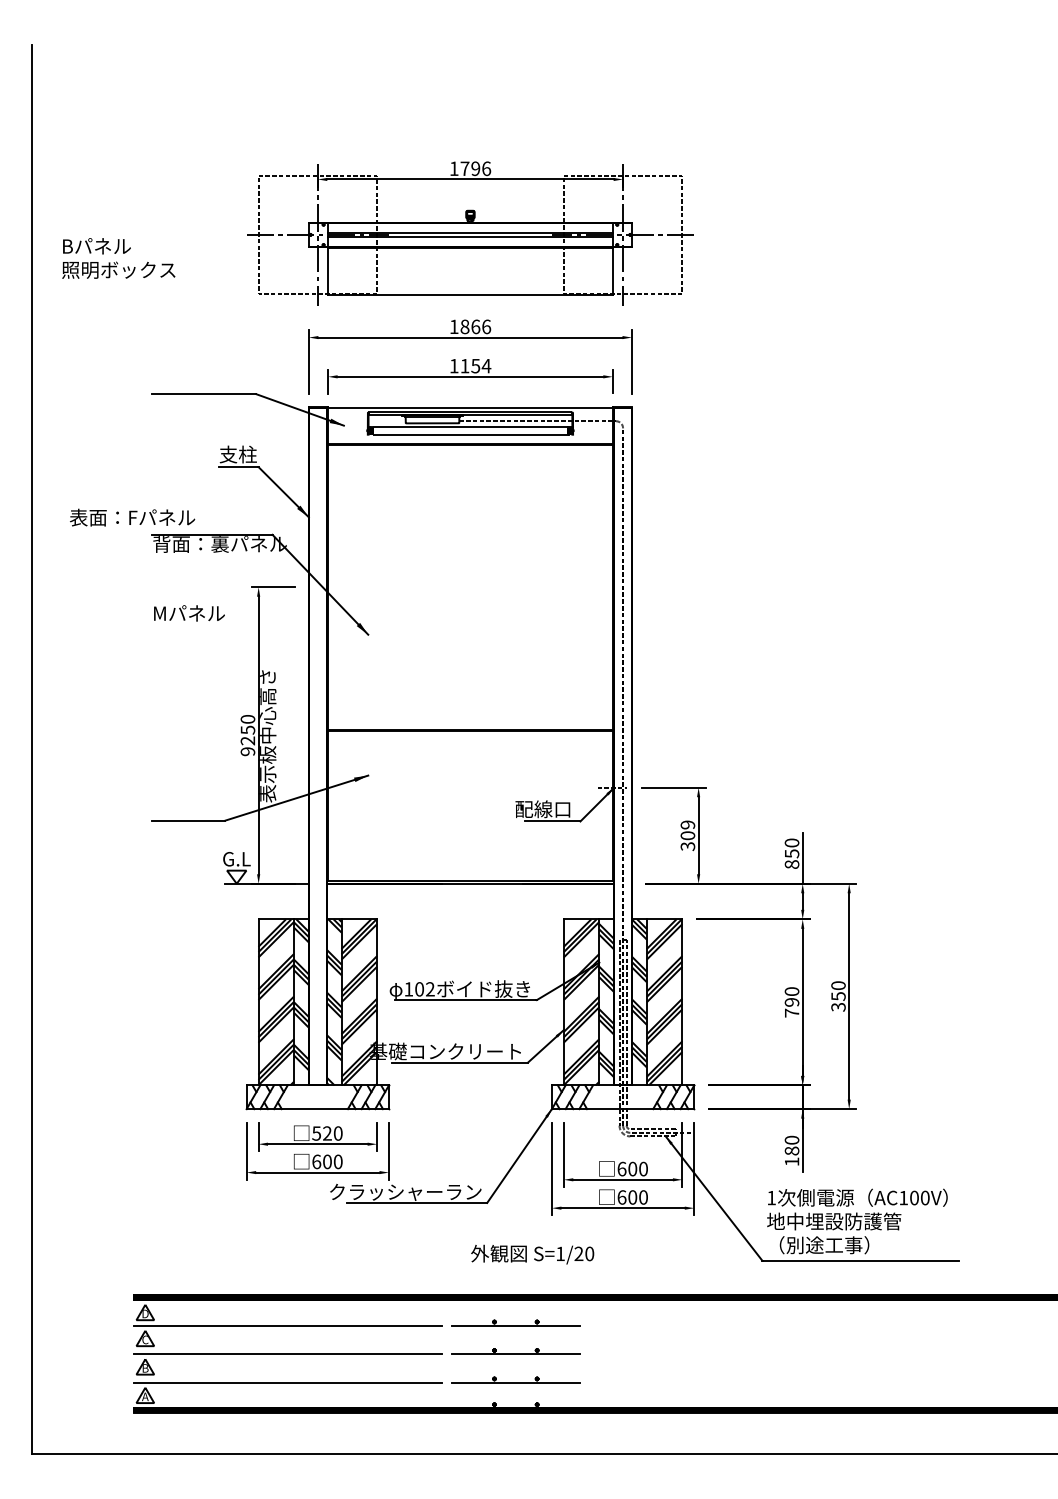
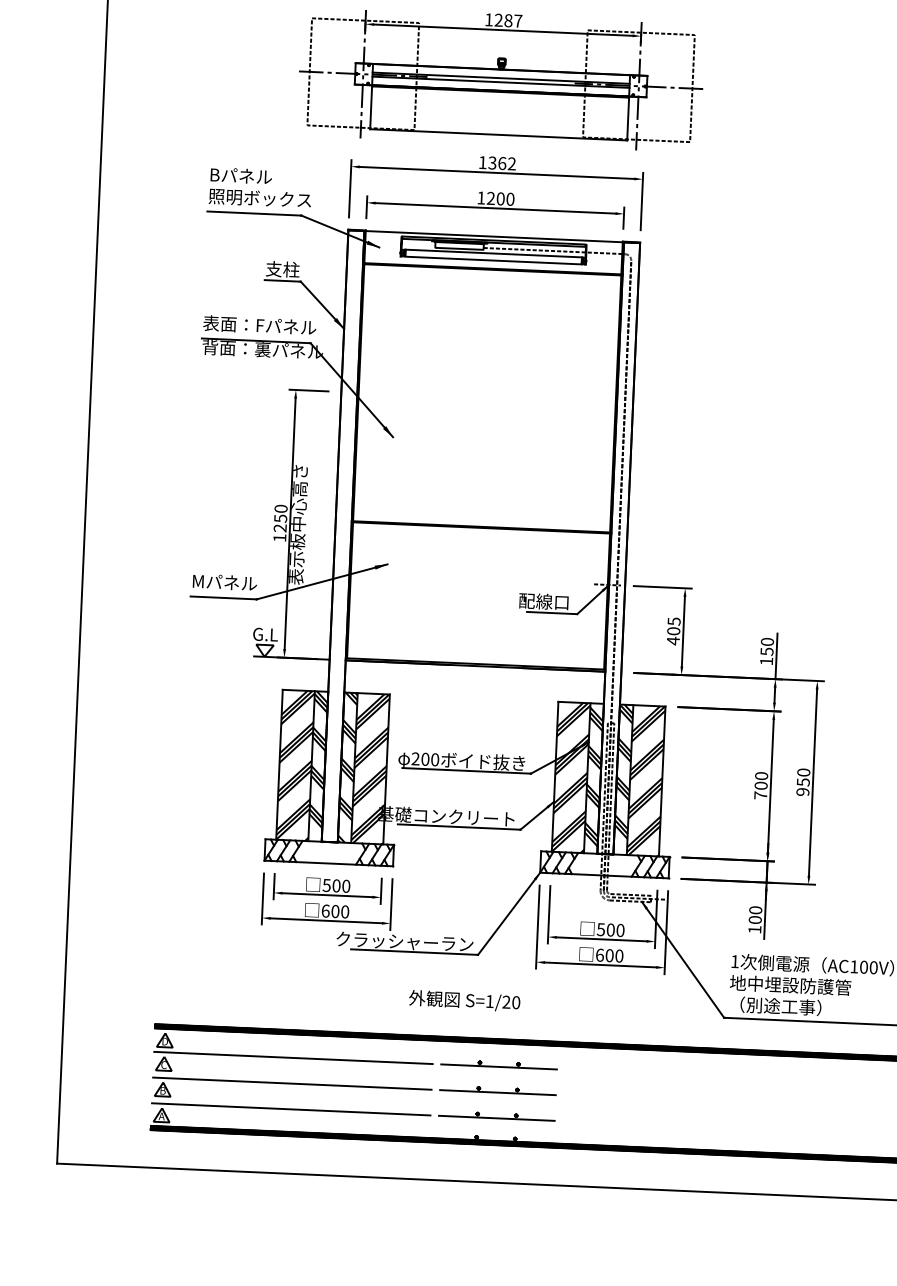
text: (475, 168) -> (508, 20), 1796 -> 1287
text: (118, 258) -> (260, 187), moved
text: (475, 326) -> (502, 163), 1866 -> 1362
text: (475, 365) -> (500, 198), 1154 -> 1200
text: (132, 517) -> (259, 325), moved
text: (189, 613) -> (225, 582), moved
text: (247, 751) -> (279, 537), 9250 -> 1250
text: (687, 835) -> (673, 631), 309 -> 405
text: (791, 864) -> (766, 661), 850 -> 150
text: (419, 989) -> (425, 759), 102 -> 200
text: (791, 1002) -> (760, 785), 790 -> 700
text: (838, 1007) -> (802, 792), 350 -> 950
text: (327, 1133) -> (336, 885), 520 -> 500
text: (792, 1150) -> (755, 919), 180 -> 100
text: (621, 1168) -> (600, 929), 600 -> 500
text: (532, 1254) -> (464, 1000), moved

